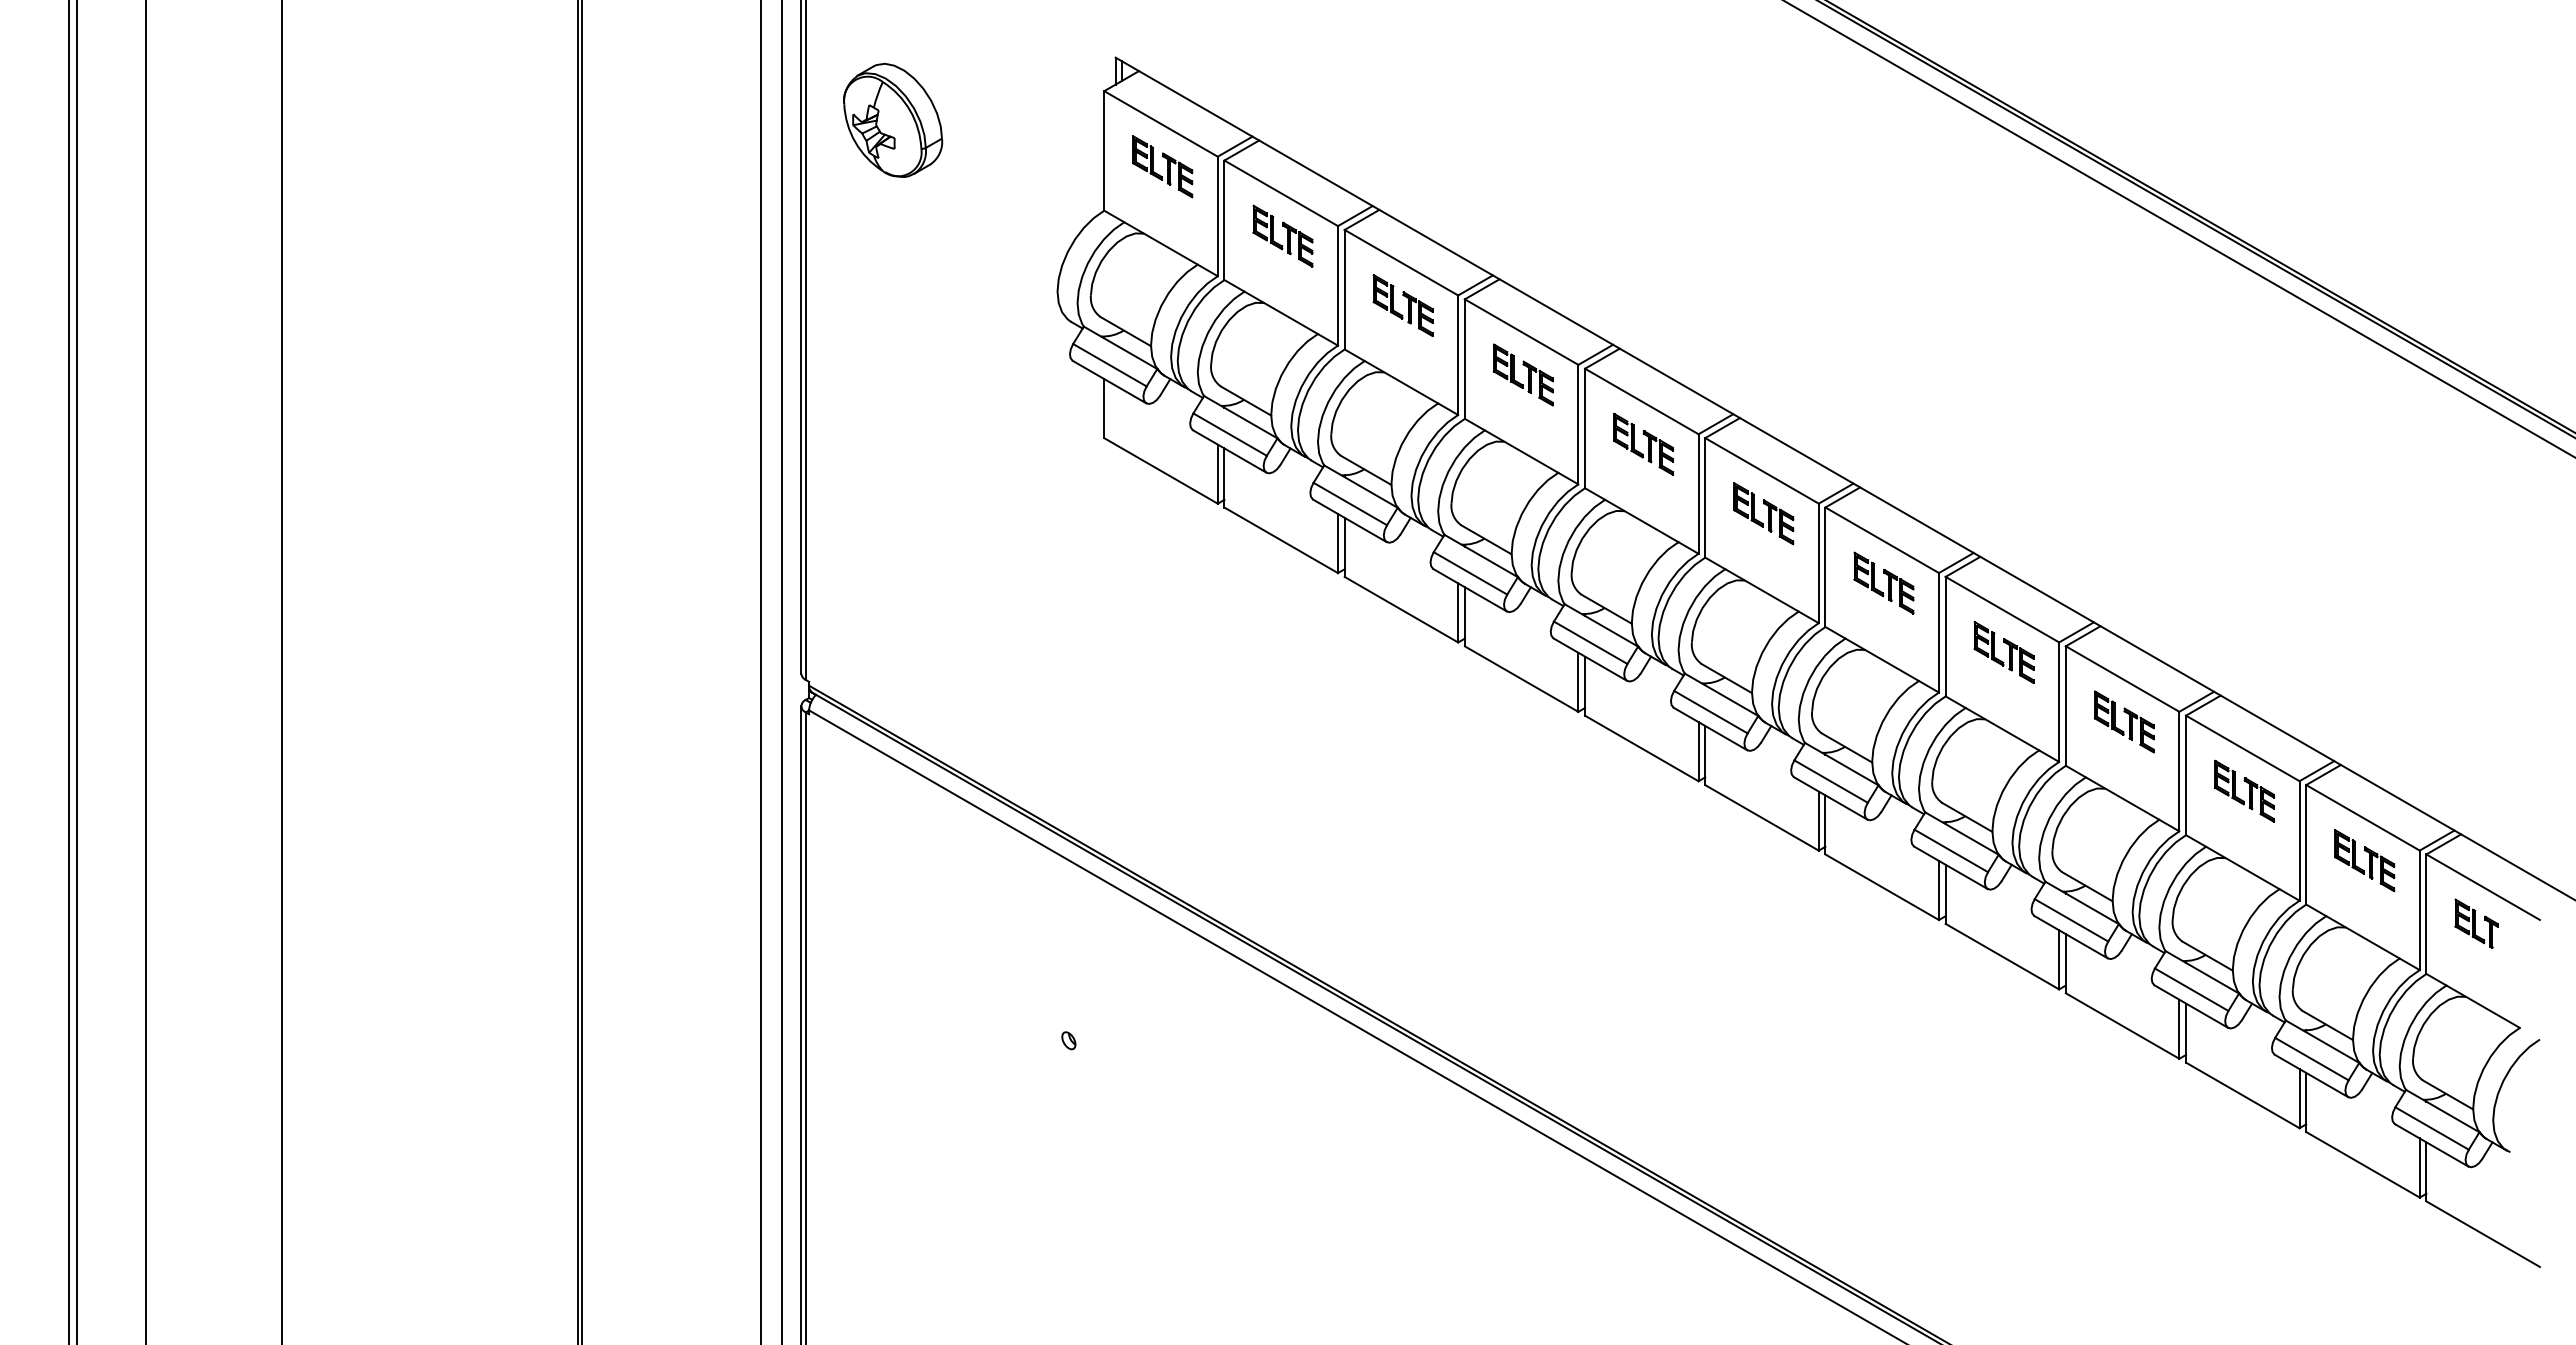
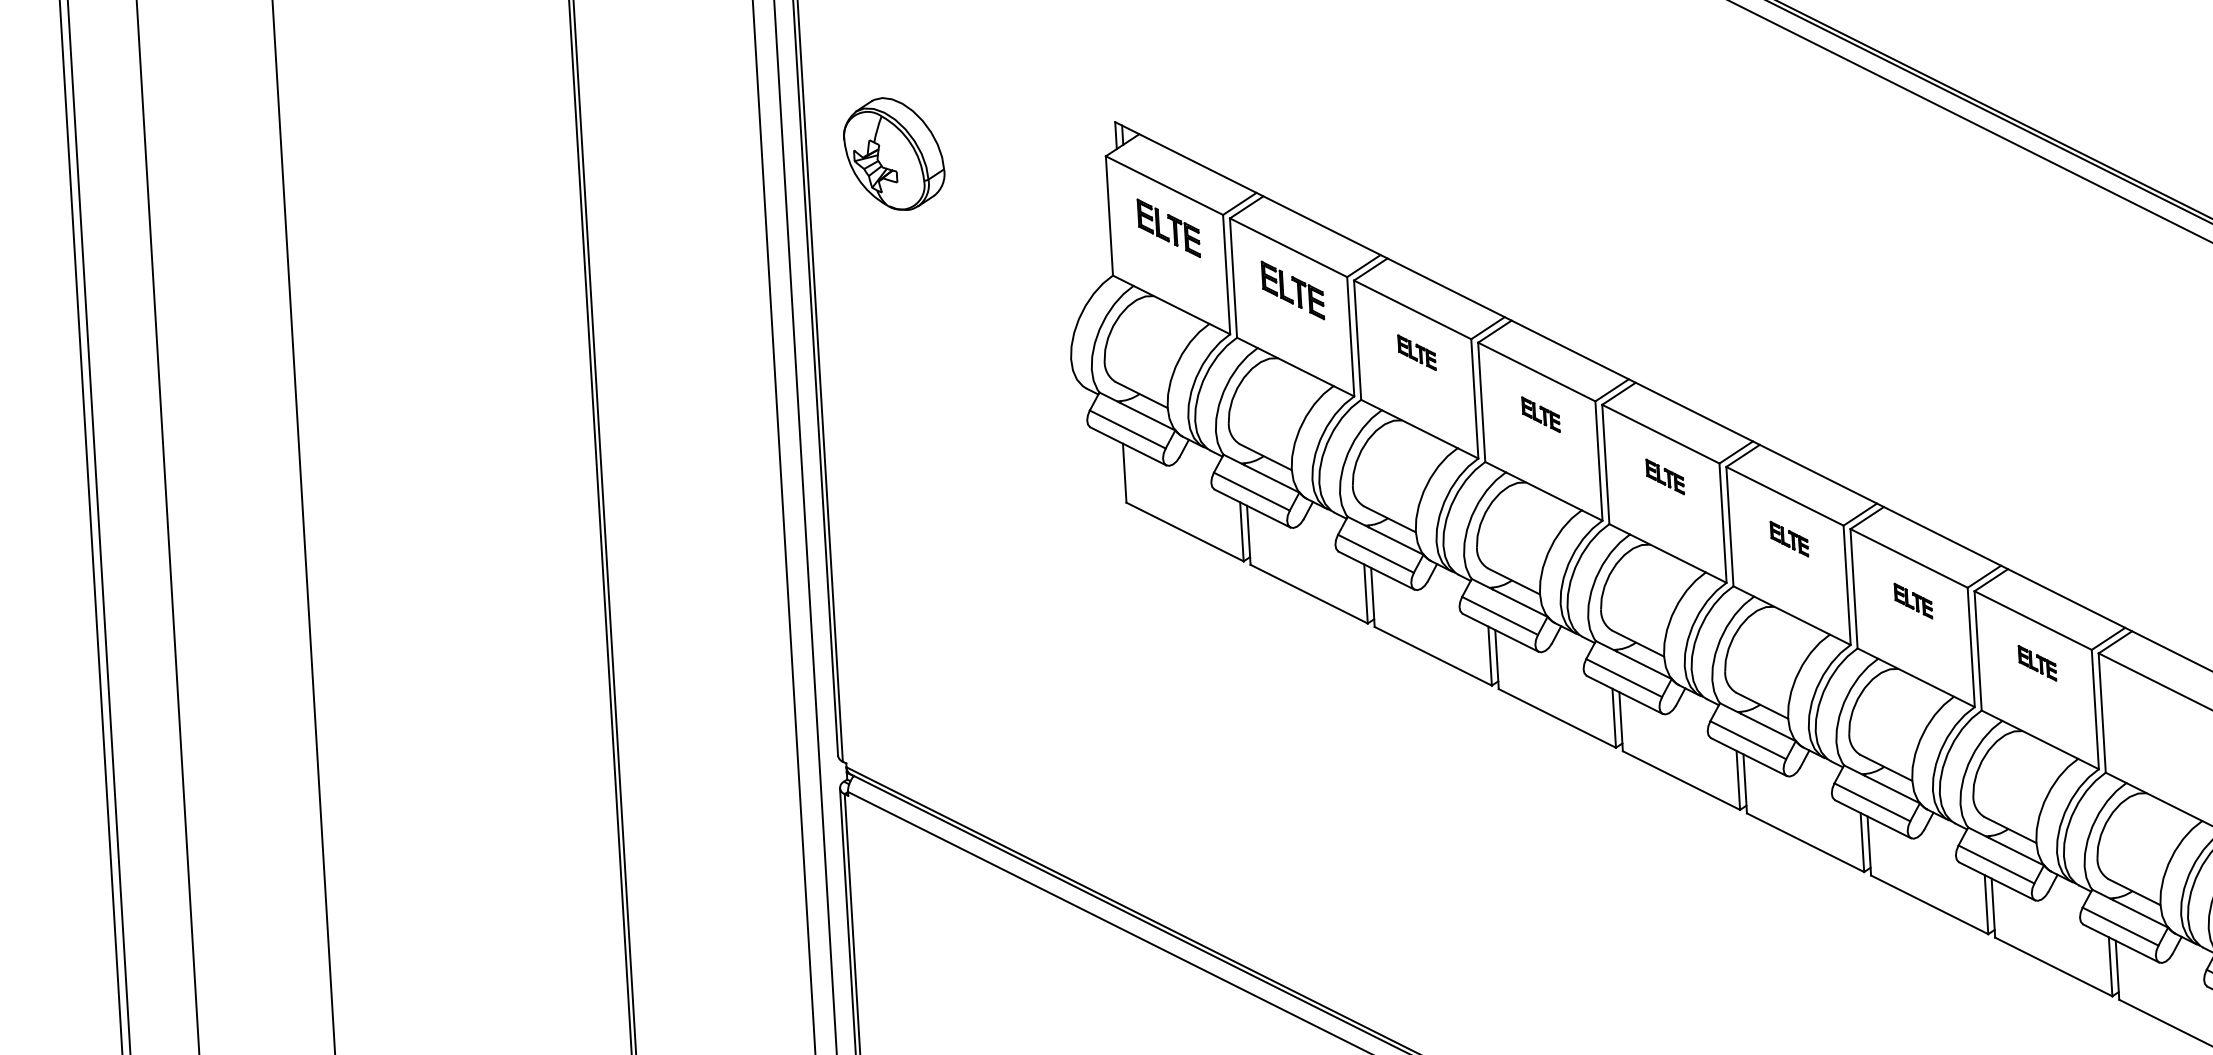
part: (893, 119) -> (894, 153), moved
part: (1402, 305) -> (1416, 352), size x0.6
part: (1522, 374) -> (1540, 414), size x0.6
part: (1643, 444) -> (1665, 477), size x0.6
part: (1763, 513) -> (1788, 538), size x0.6
part: (1883, 582) -> (1912, 600), size x0.6
part: (2003, 652) -> (2036, 663), size x0.6
part: (2123, 721) -> (2160, 725), removed

